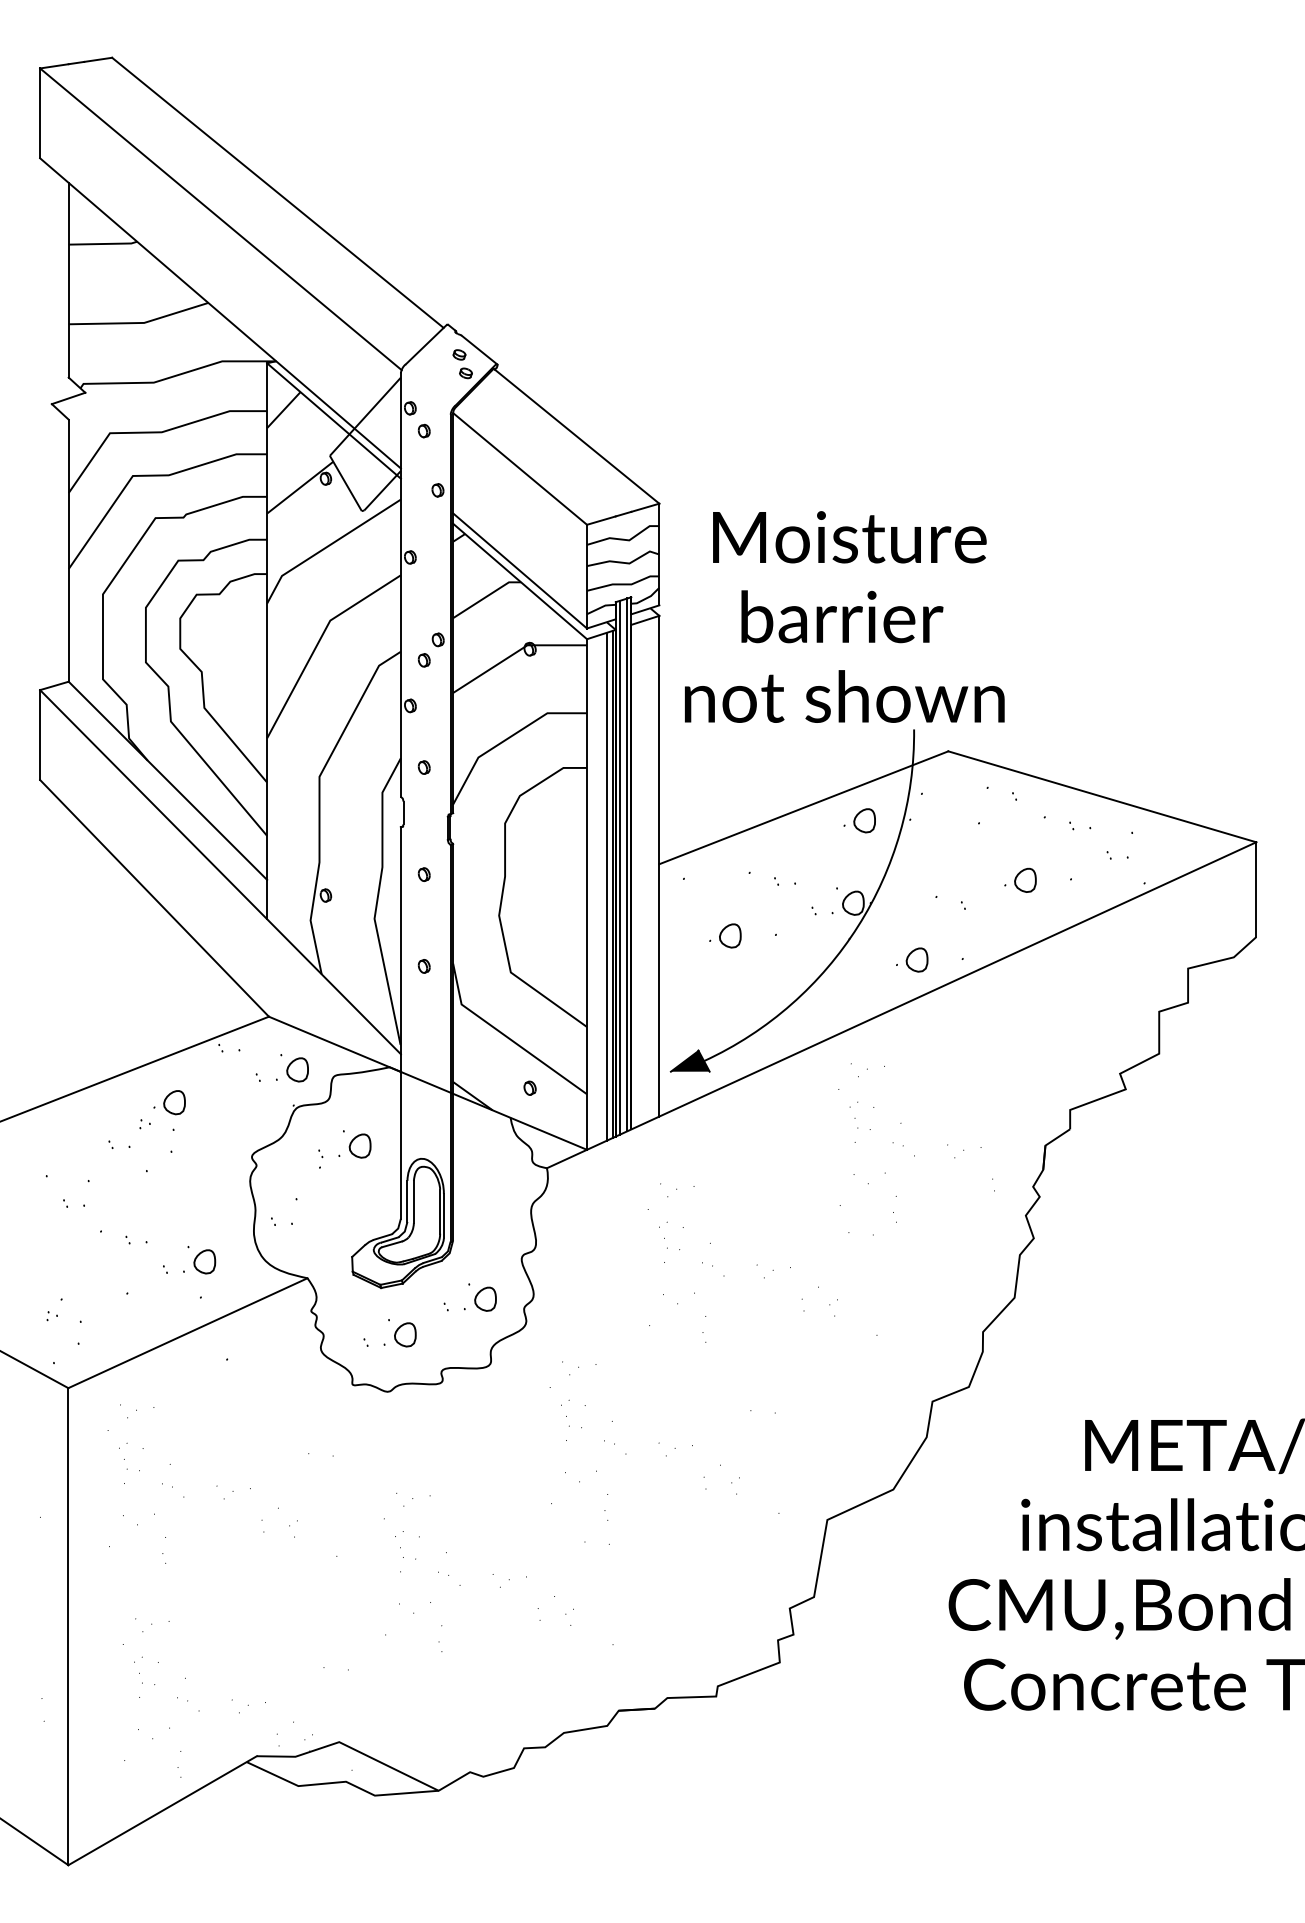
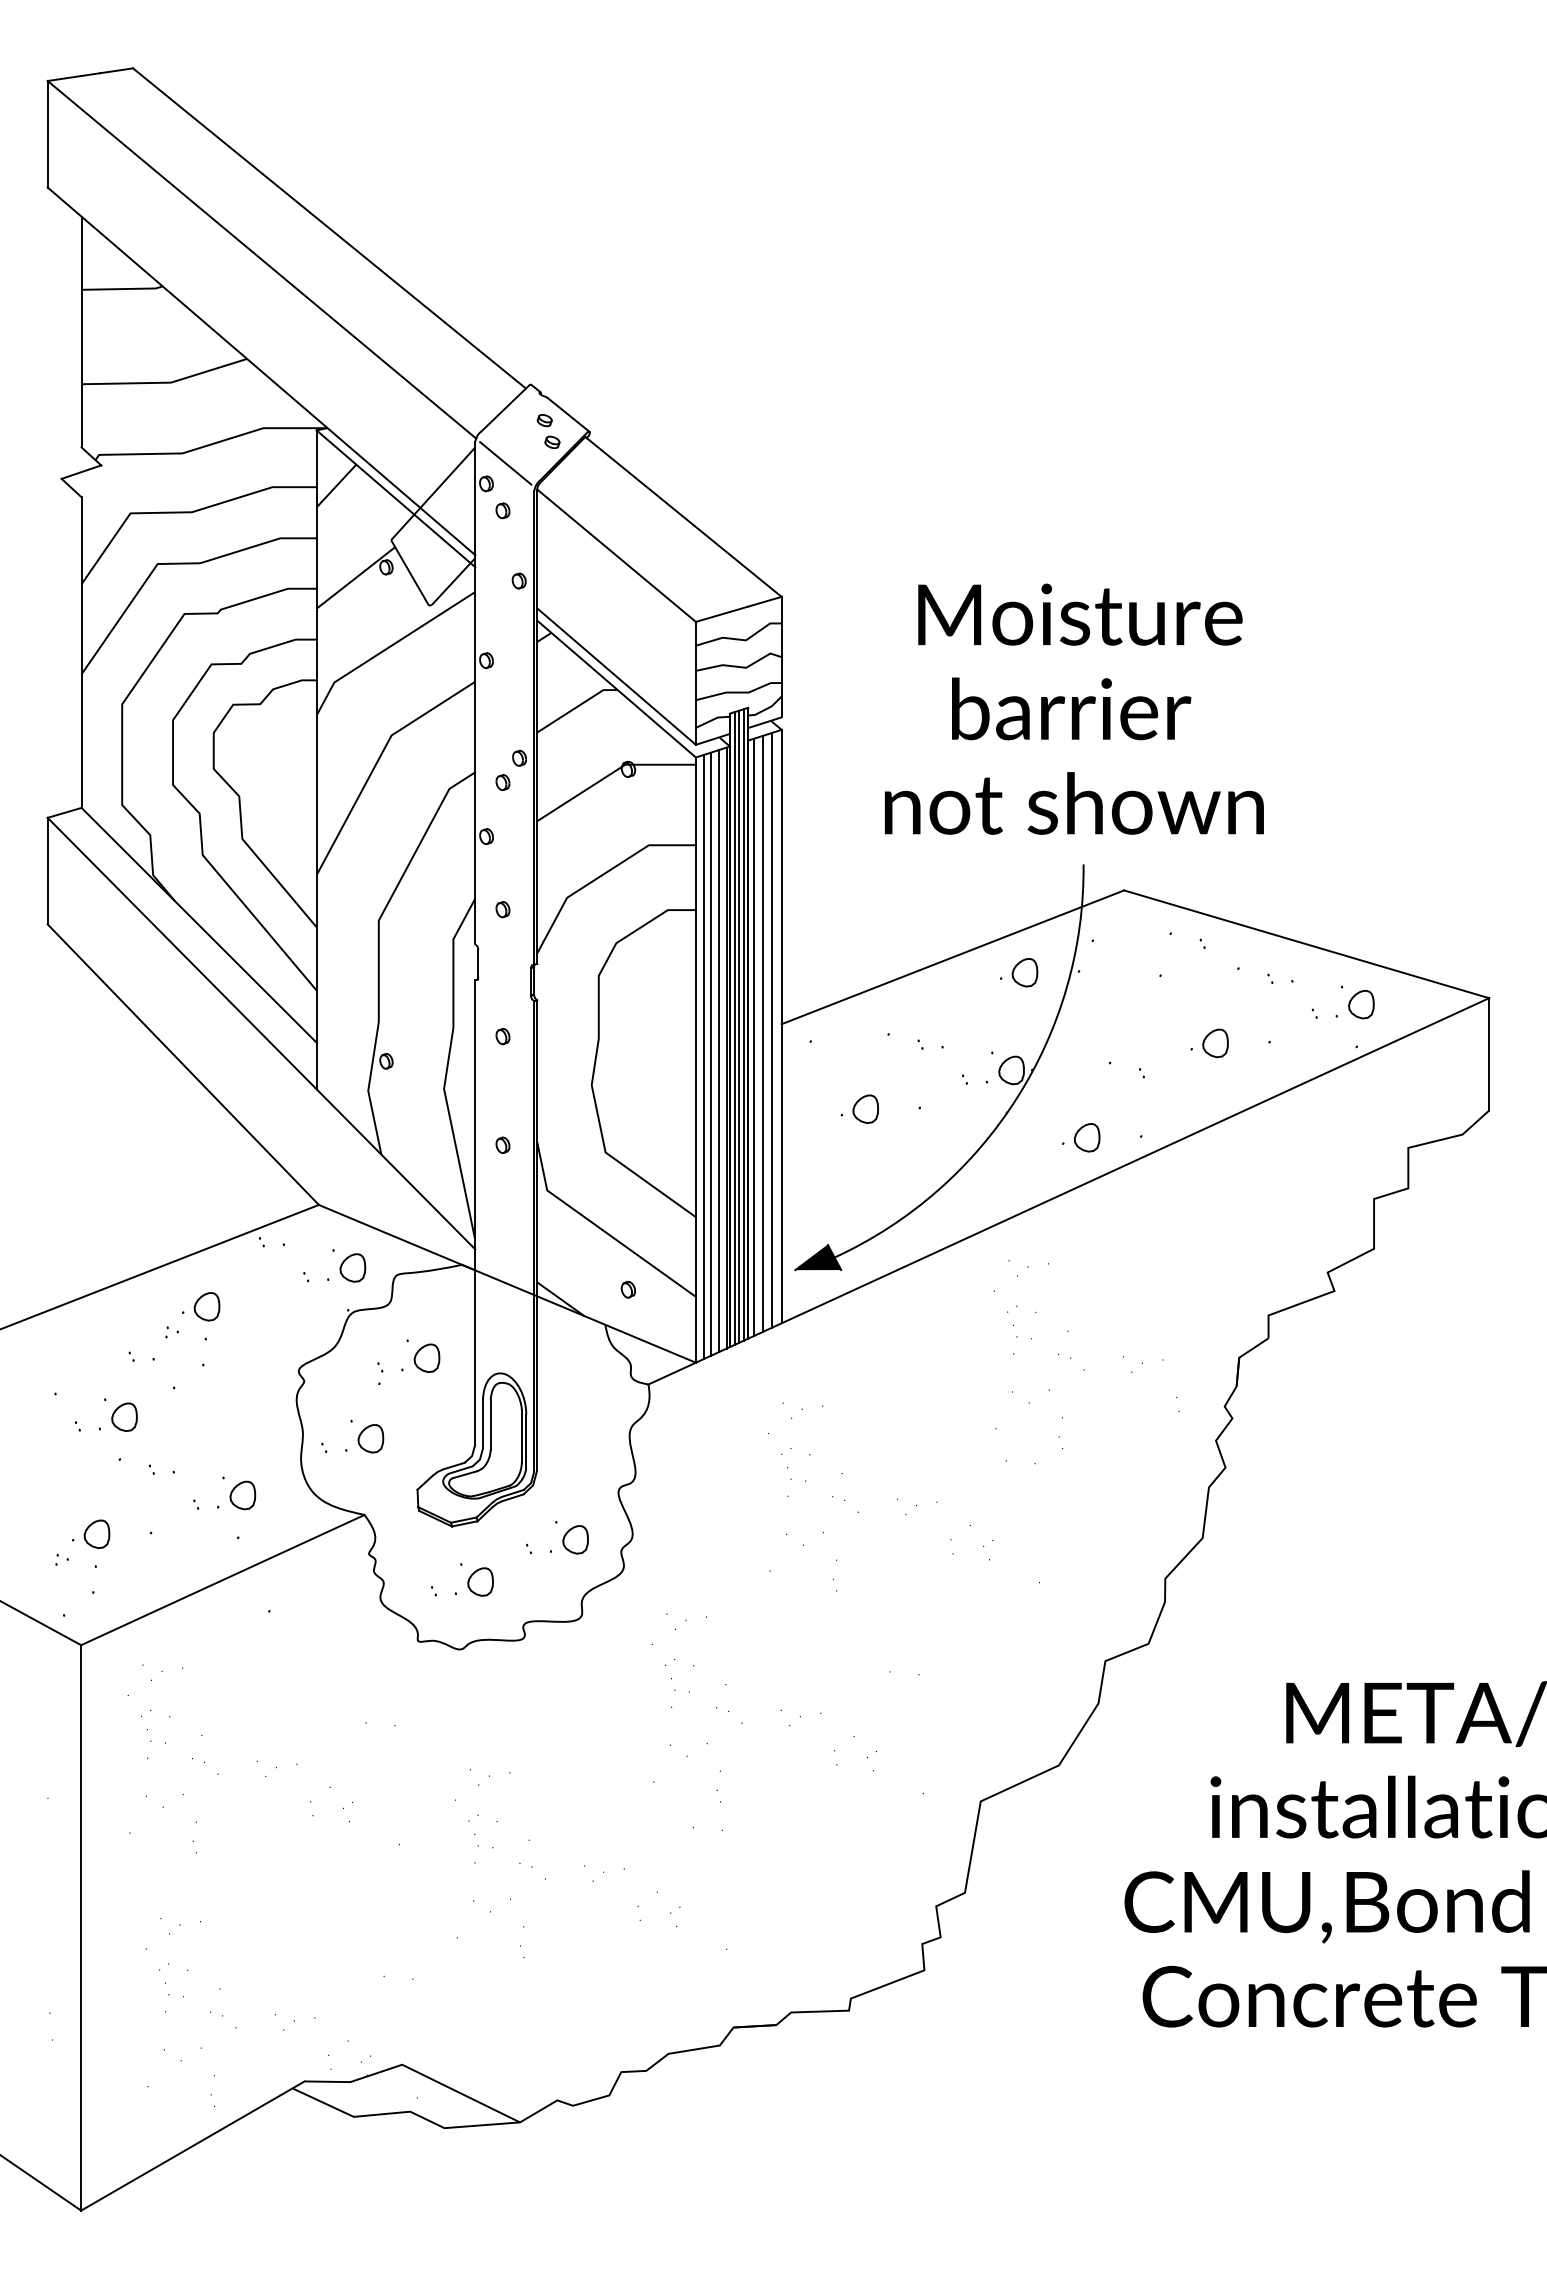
line: (426, 391) -> (505, 463), added
text: (844, 616) -> (1074, 708), moved
part: (1148, 847) -> (1361, 1004), added
line: (623, 866) -> (739, 1026), added
line: (651, 868) -> (772, 1029), added
line: (643, 872) -> (762, 1033), added
line: (635, 875) -> (753, 1037), added
line: (600, 888) -> (711, 1053), added
line: (593, 892) -> (703, 1057), added
part: (104, 1195) -> (124, 1416), added
part: (312, 1213) -> (370, 1438), added
part: (81, 1293) -> (96, 1533), added

